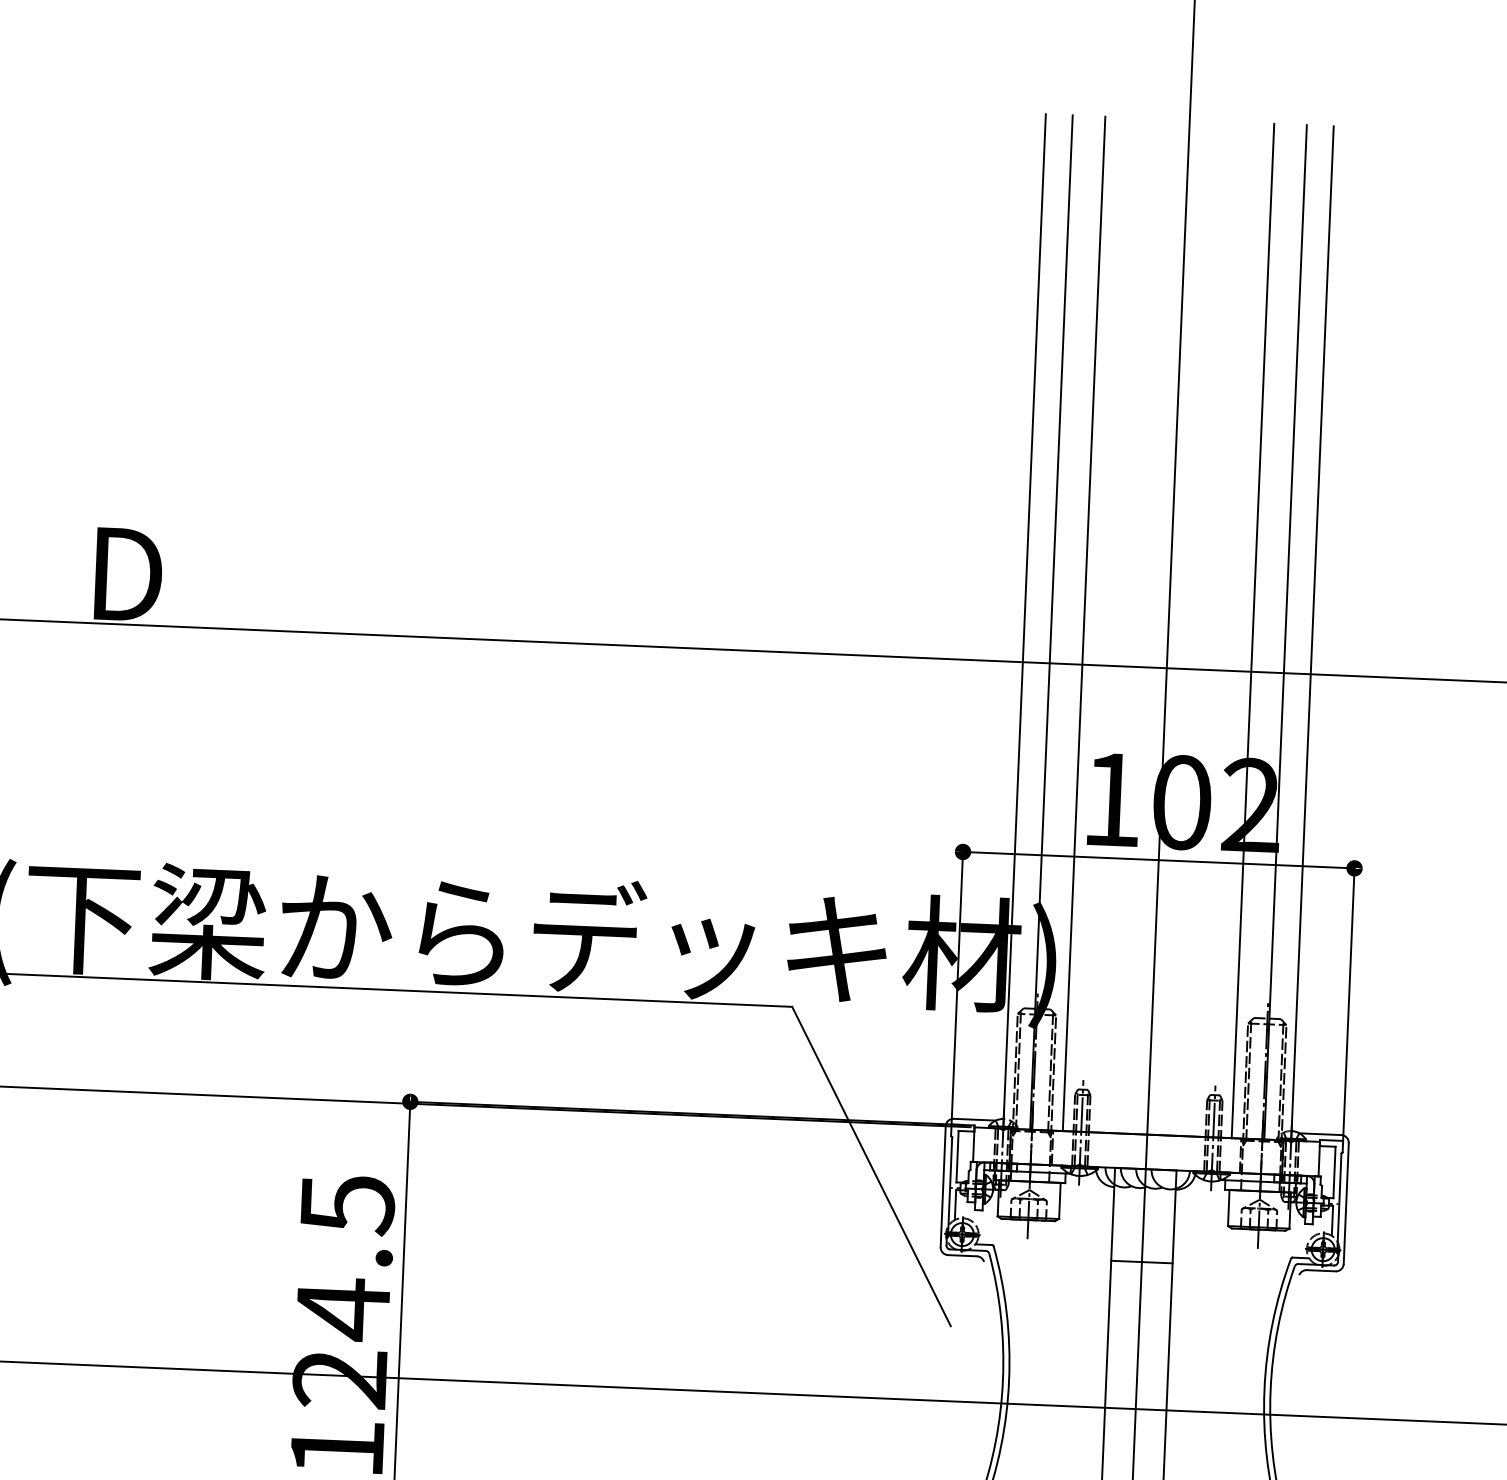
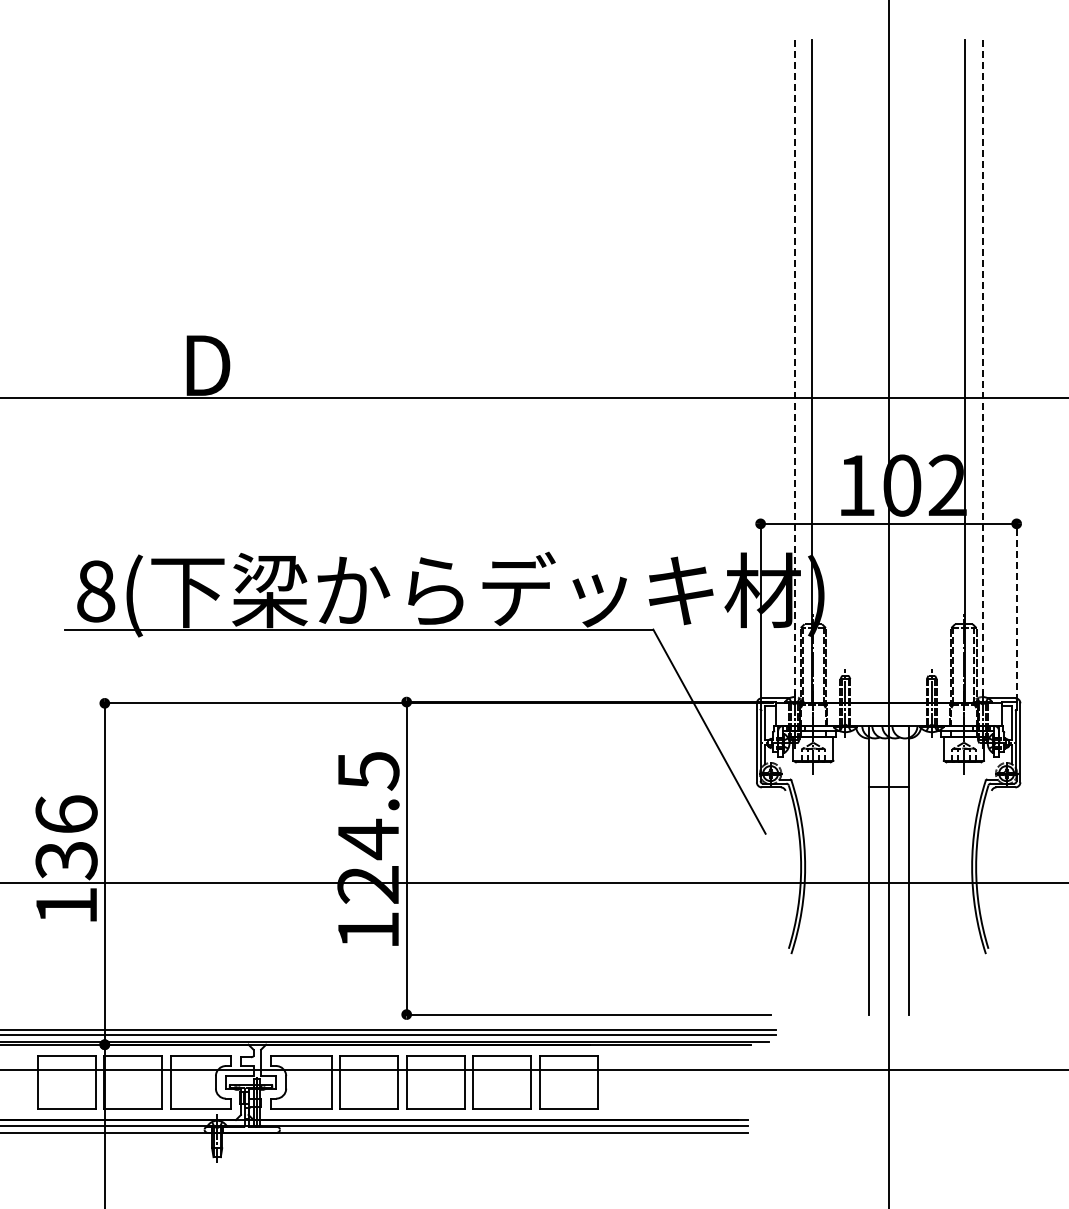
line: (1024, 621) -> (794, 371), solid -> dashed
line: (1084, 623) -> (833, 371), removed
line: (1252, 630) -> (943, 371), removed
line: (1312, 633) -> (982, 371), solid -> dashed
line: (1348, 1002) -> (1016, 611), solid -> dashed

